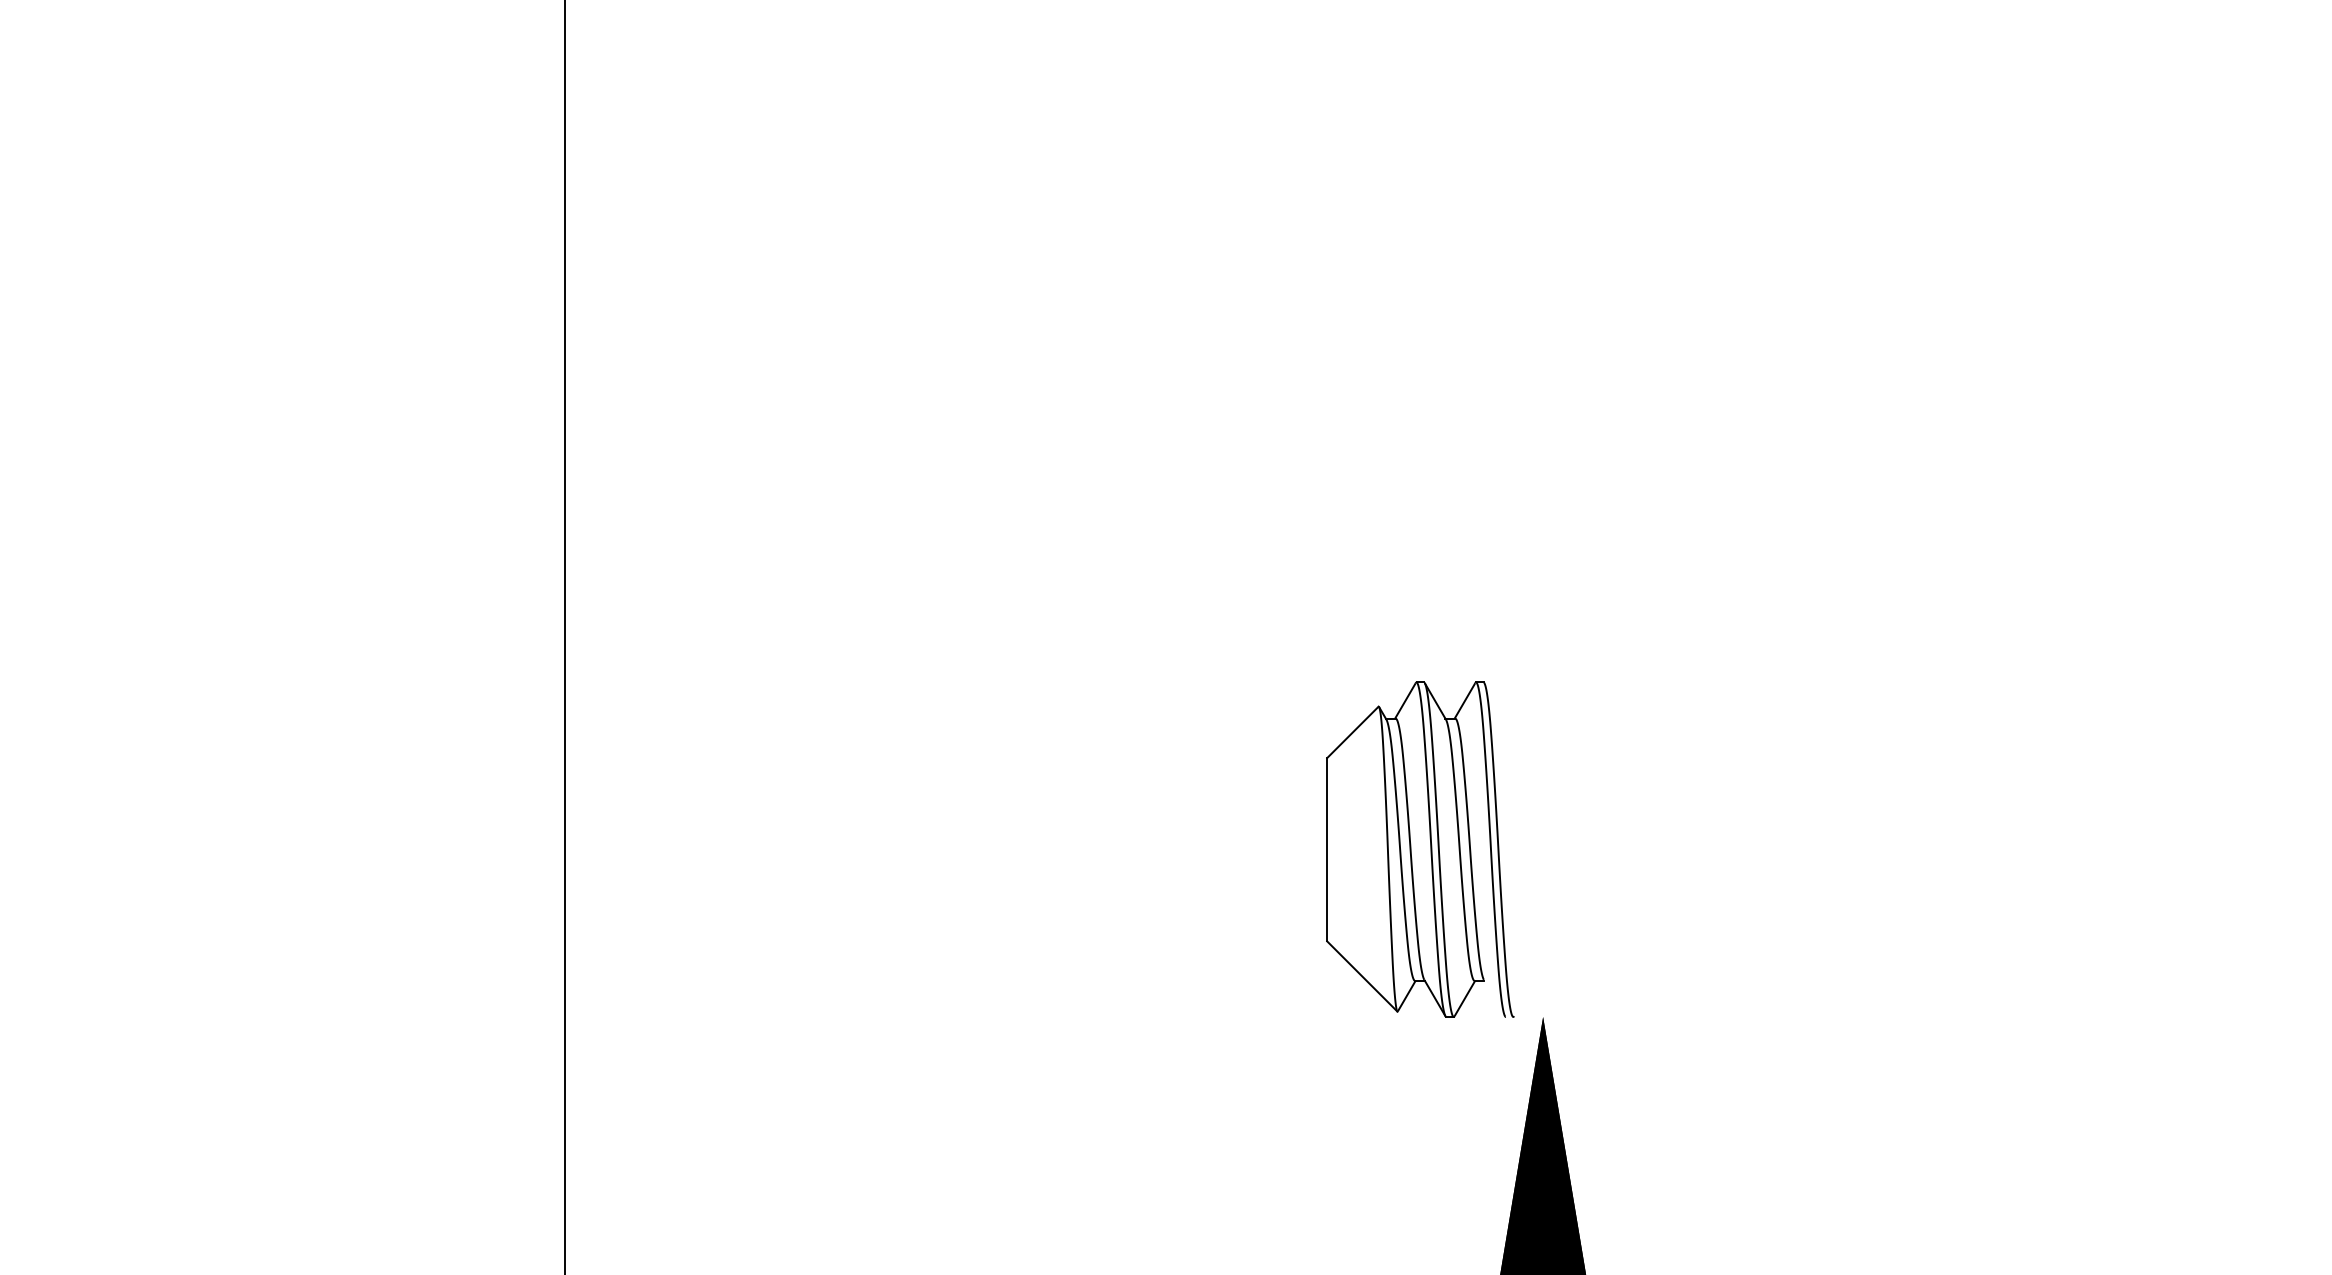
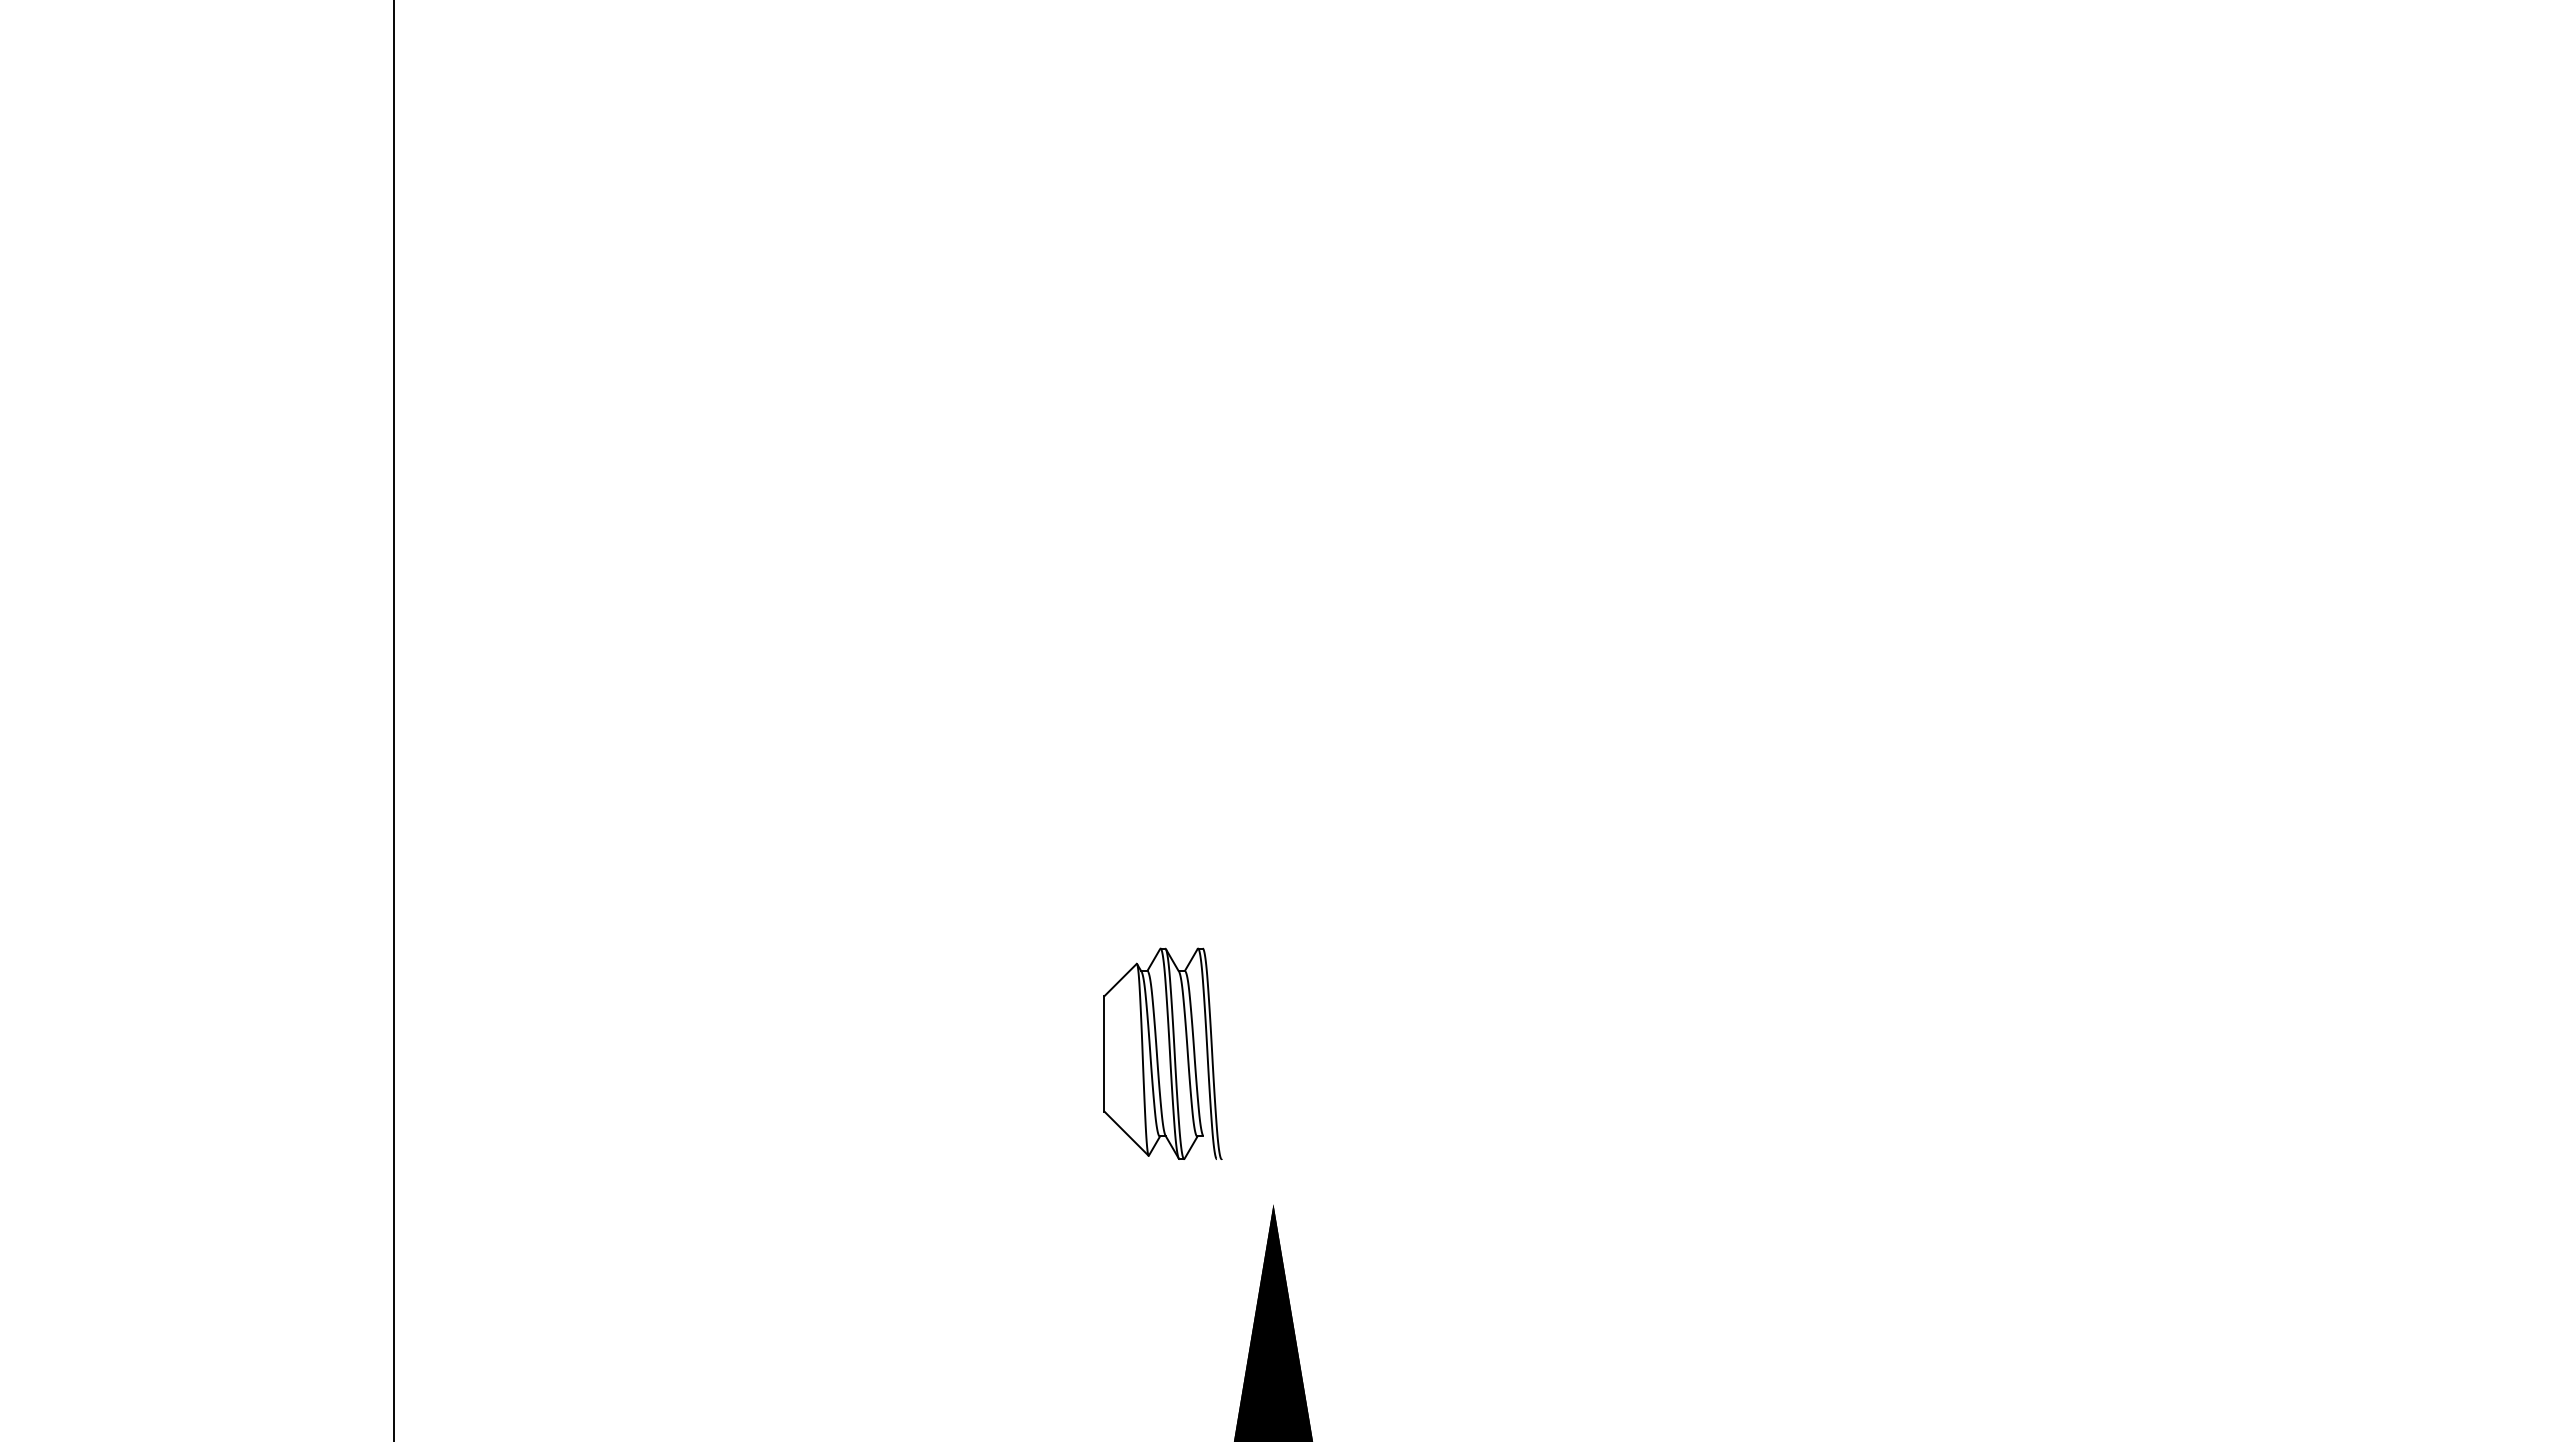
part: (1419, 849) -> (1162, 1053), size x0.7

